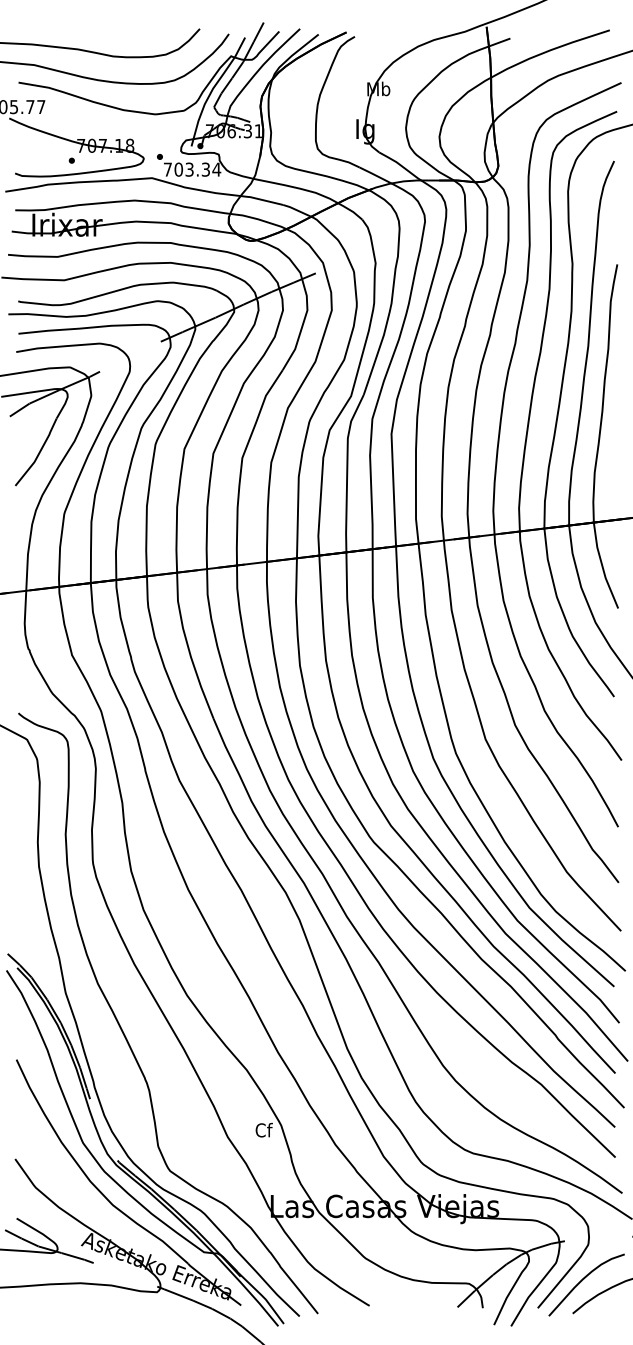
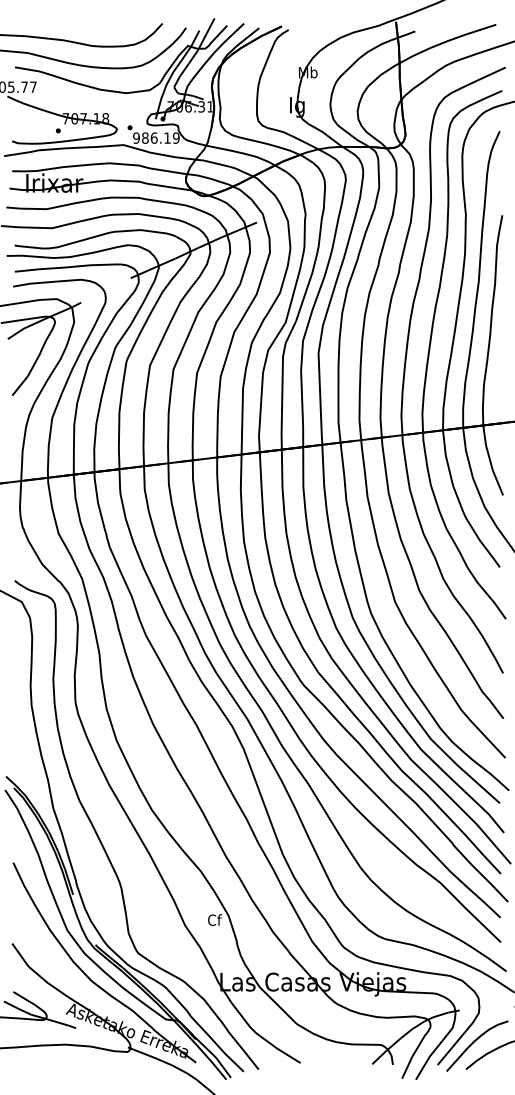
text: (192, 168) -> (156, 137), 703.34 -> 986.19

